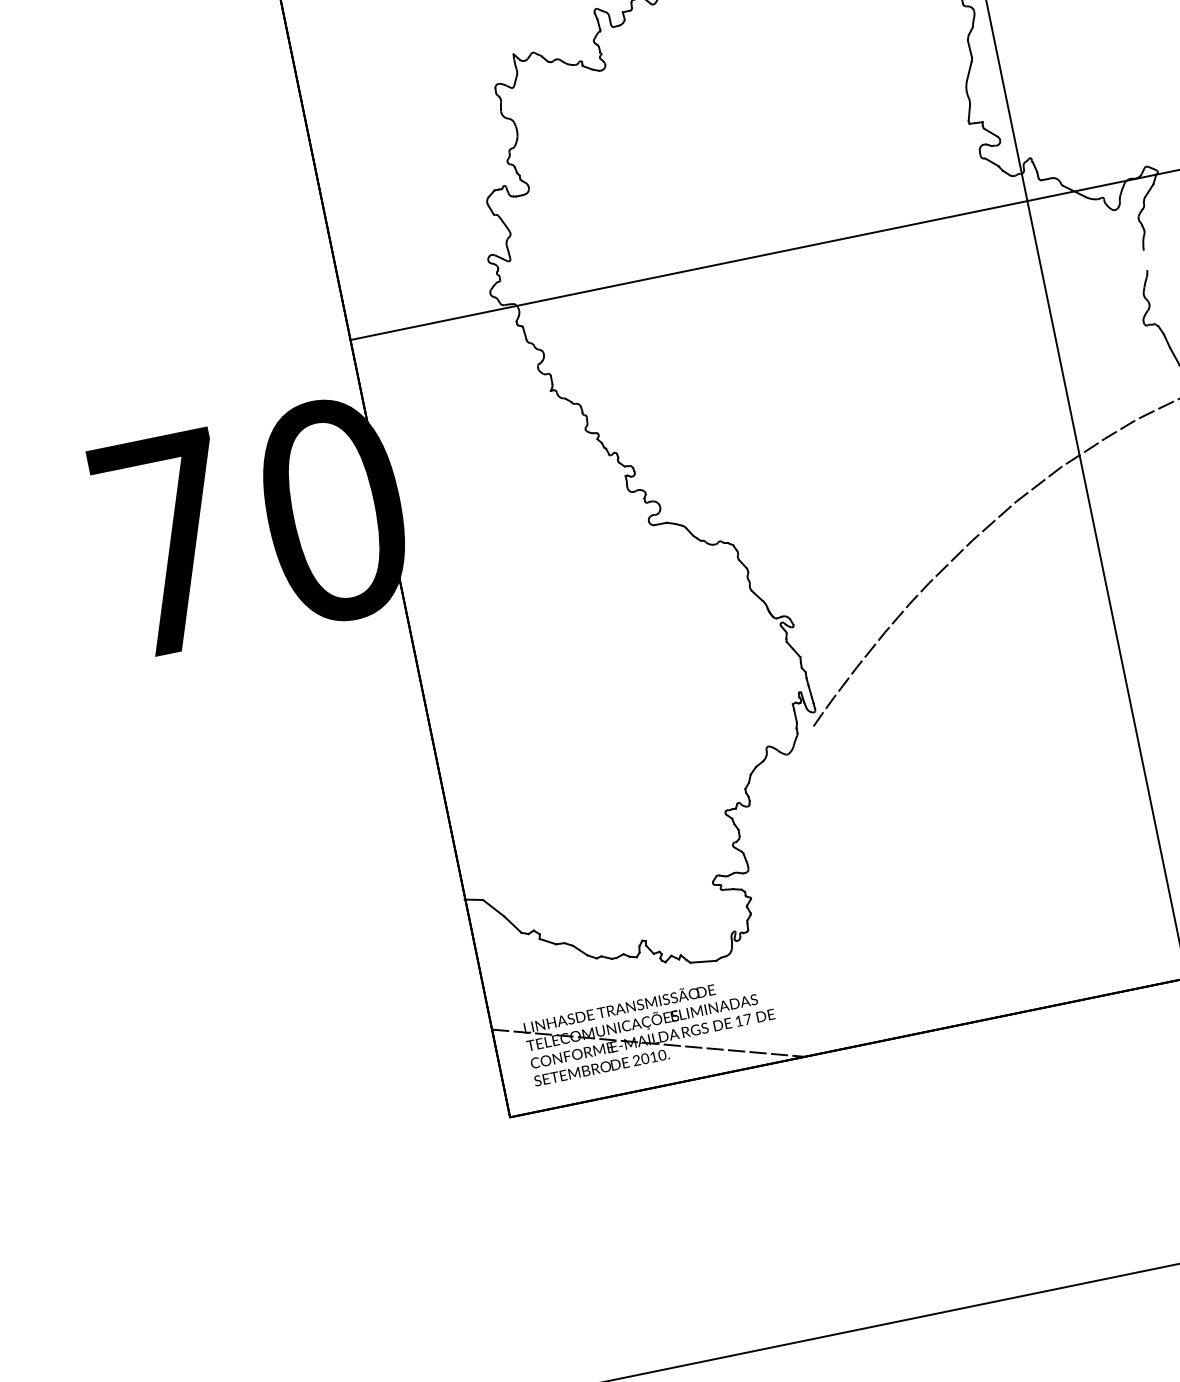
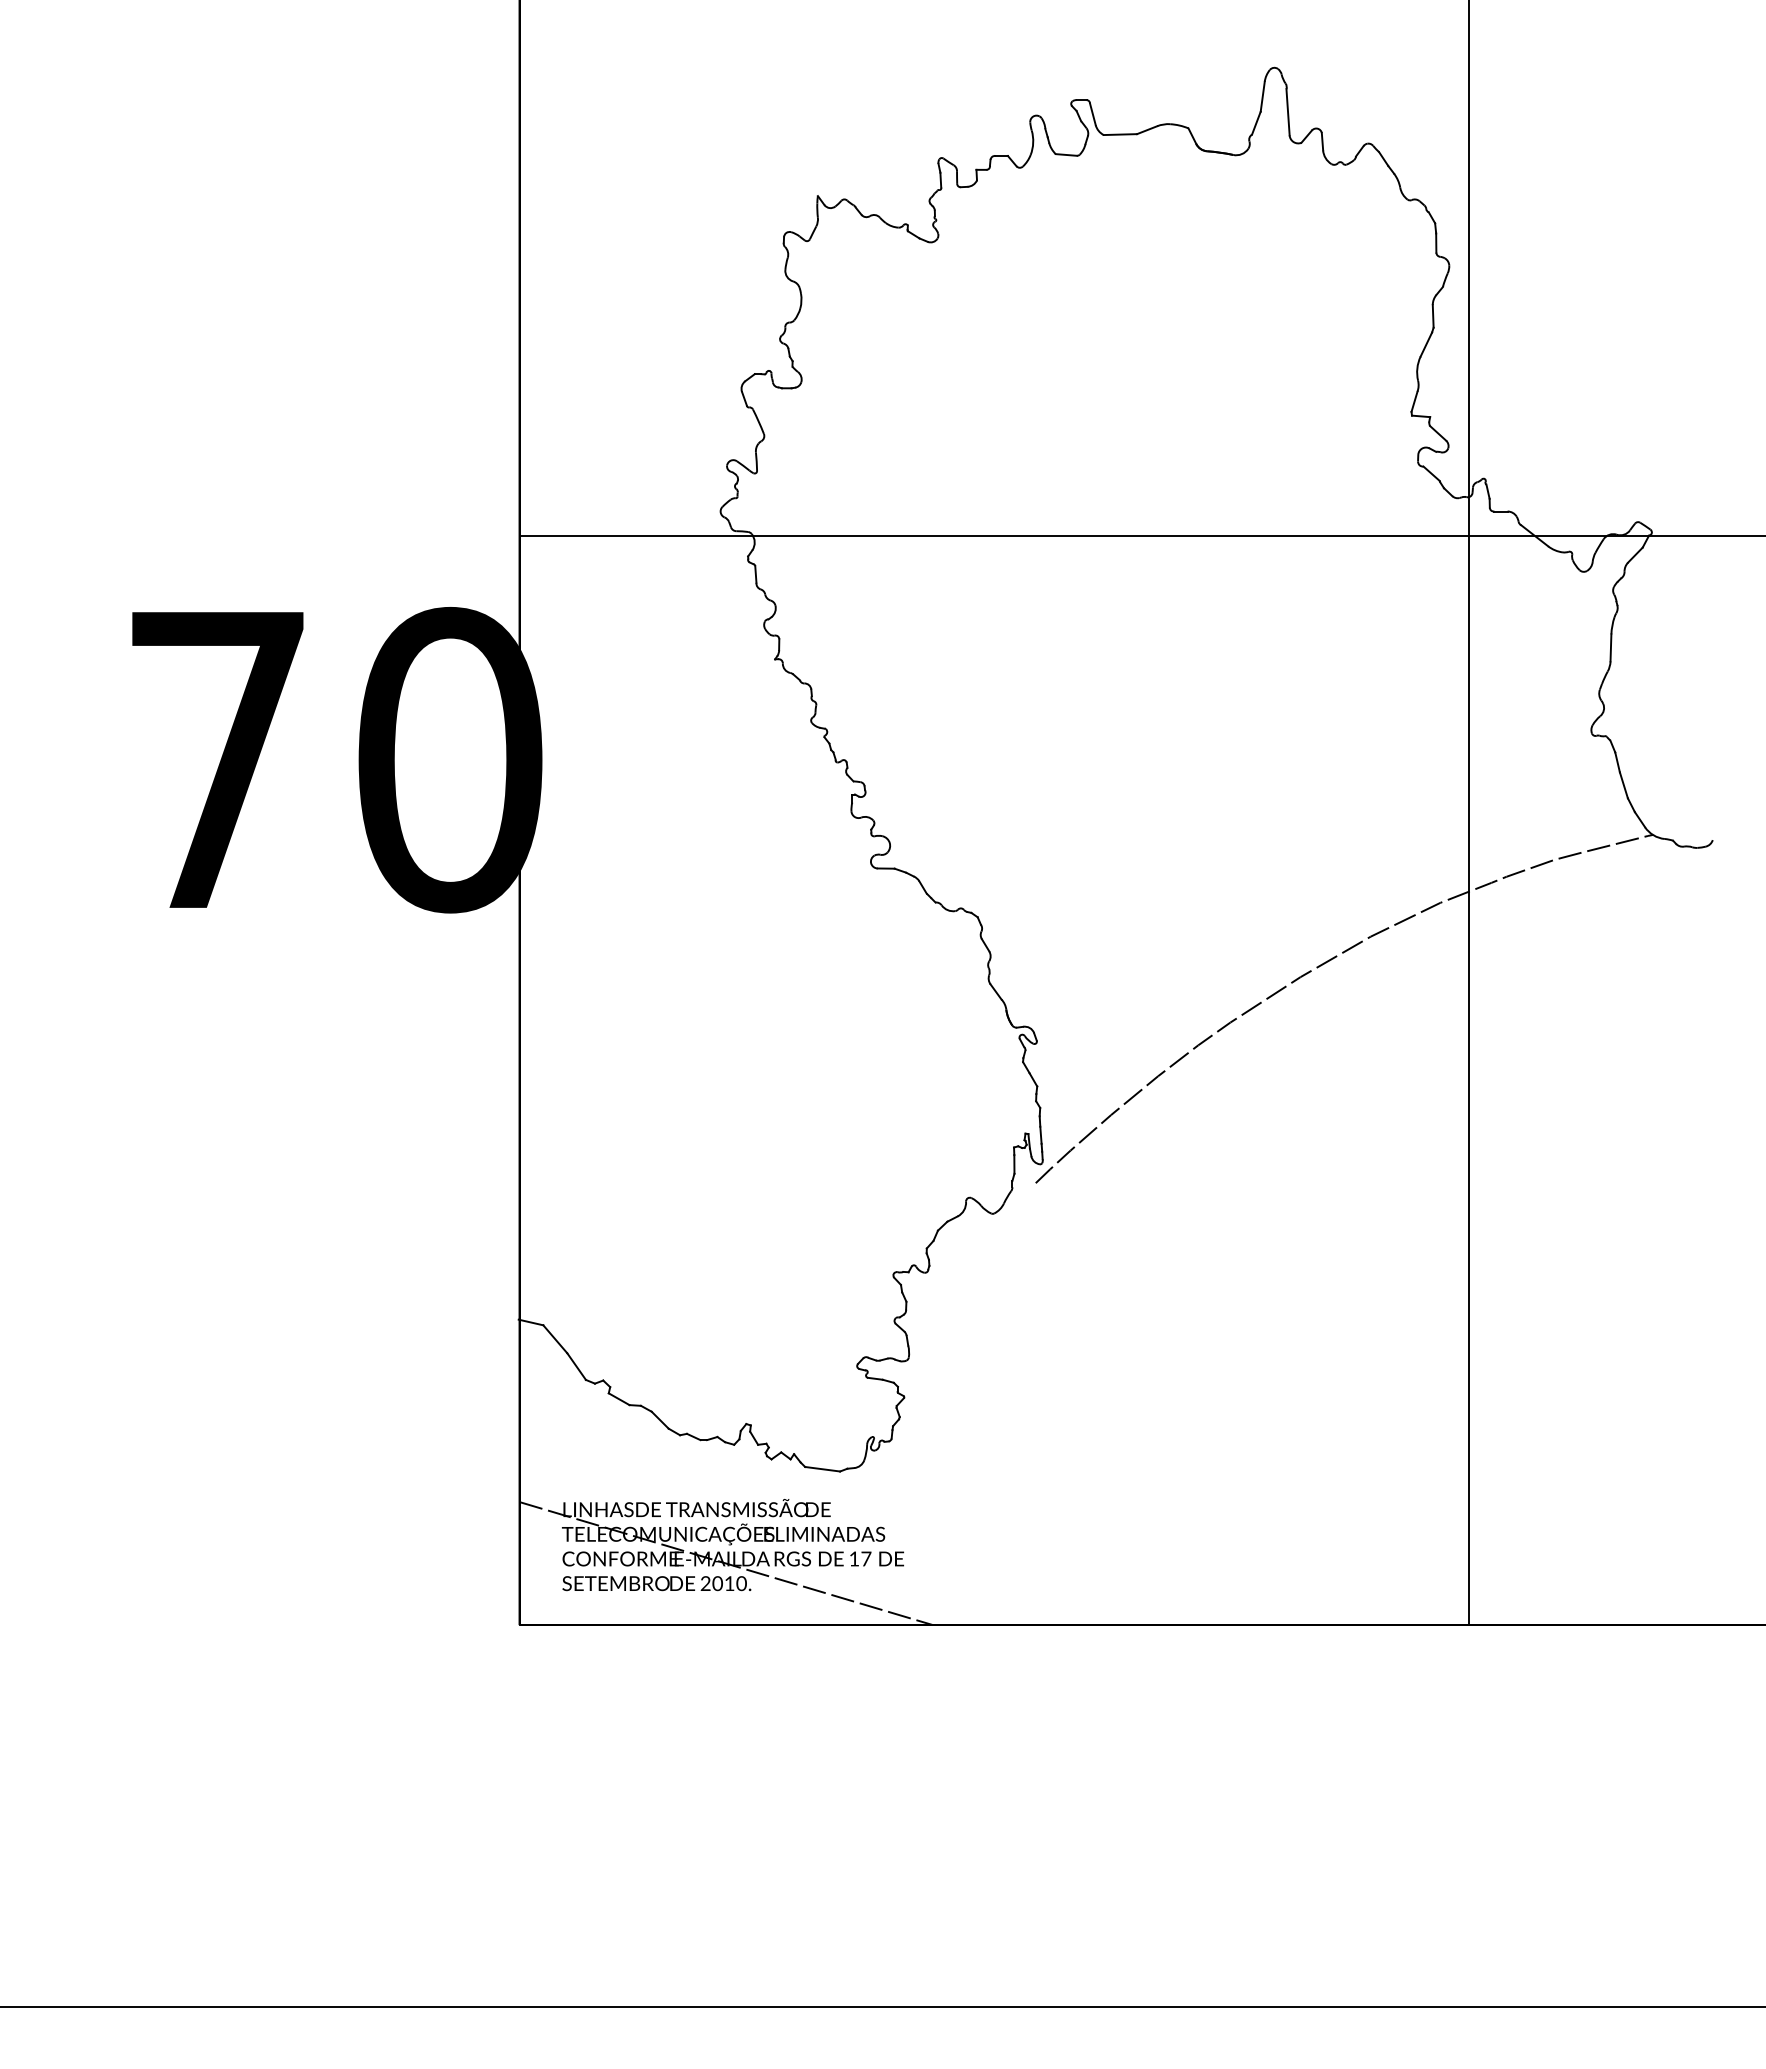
line: (1145, 260) -> (1610, 647), added

